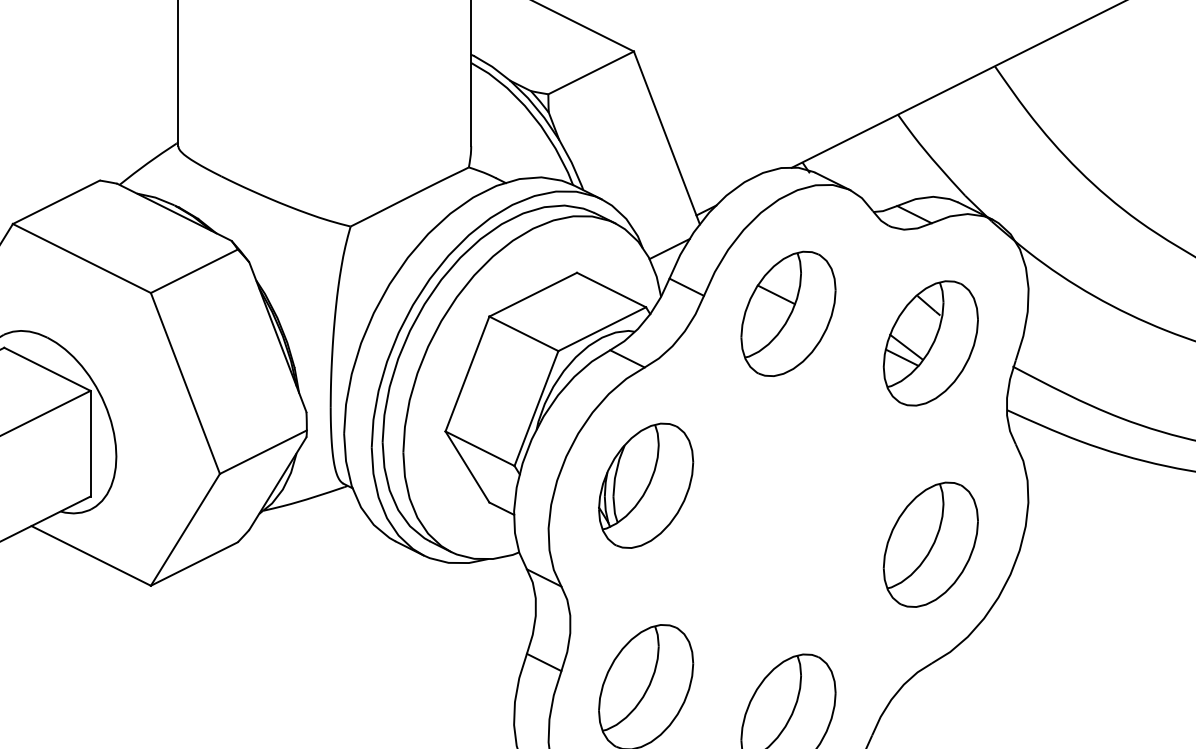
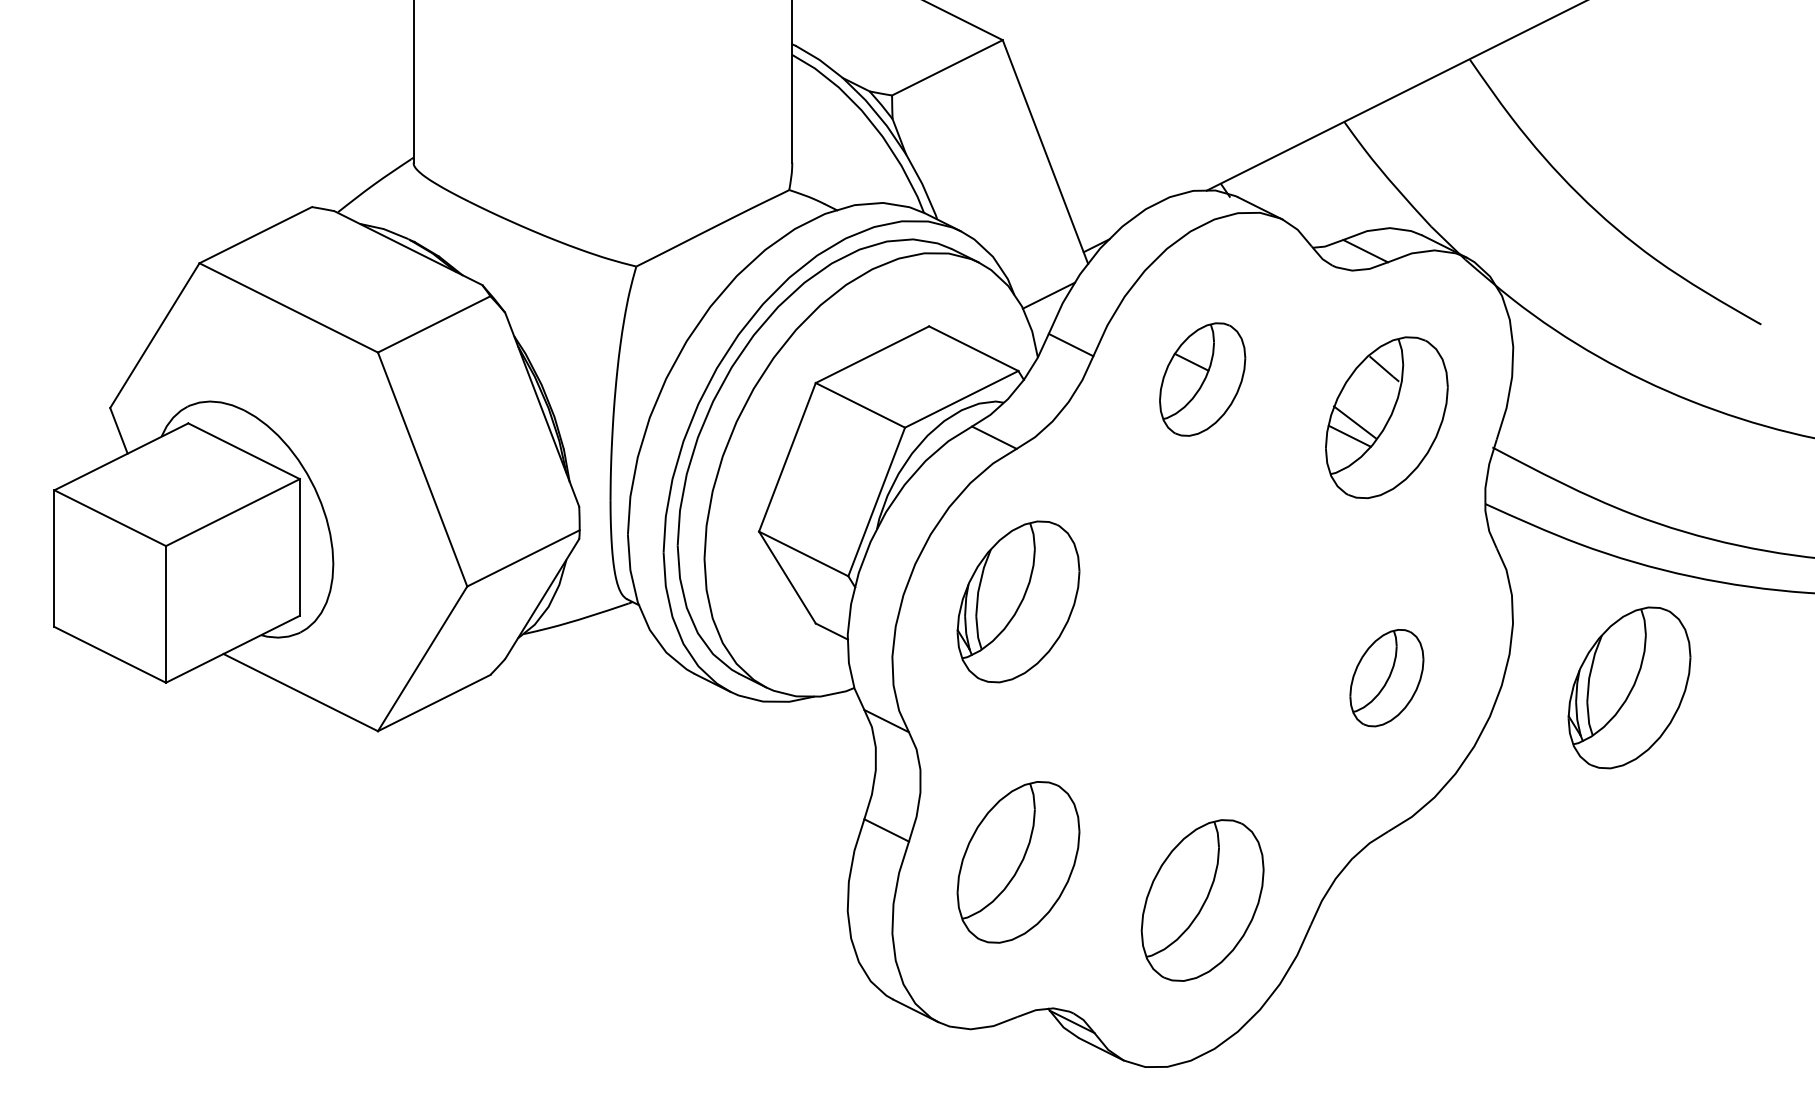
part: (788, 313) -> (1202, 379), size x0.7
part: (930, 544) -> (1386, 677), size x0.6
part: (1118, 551) -> (1629, 687), added

